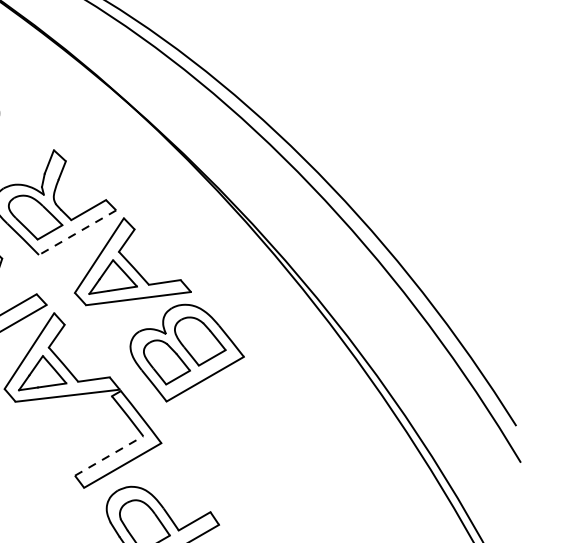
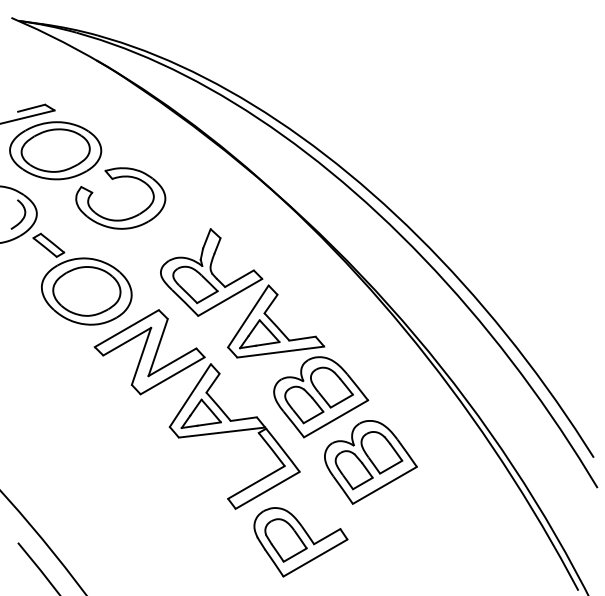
line: (77, 232) -> (230, 297), dashed -> solid
part: (246, 431) -> (370, 462), added
line: (109, 456) -> (256, 482), dashed -> solid

